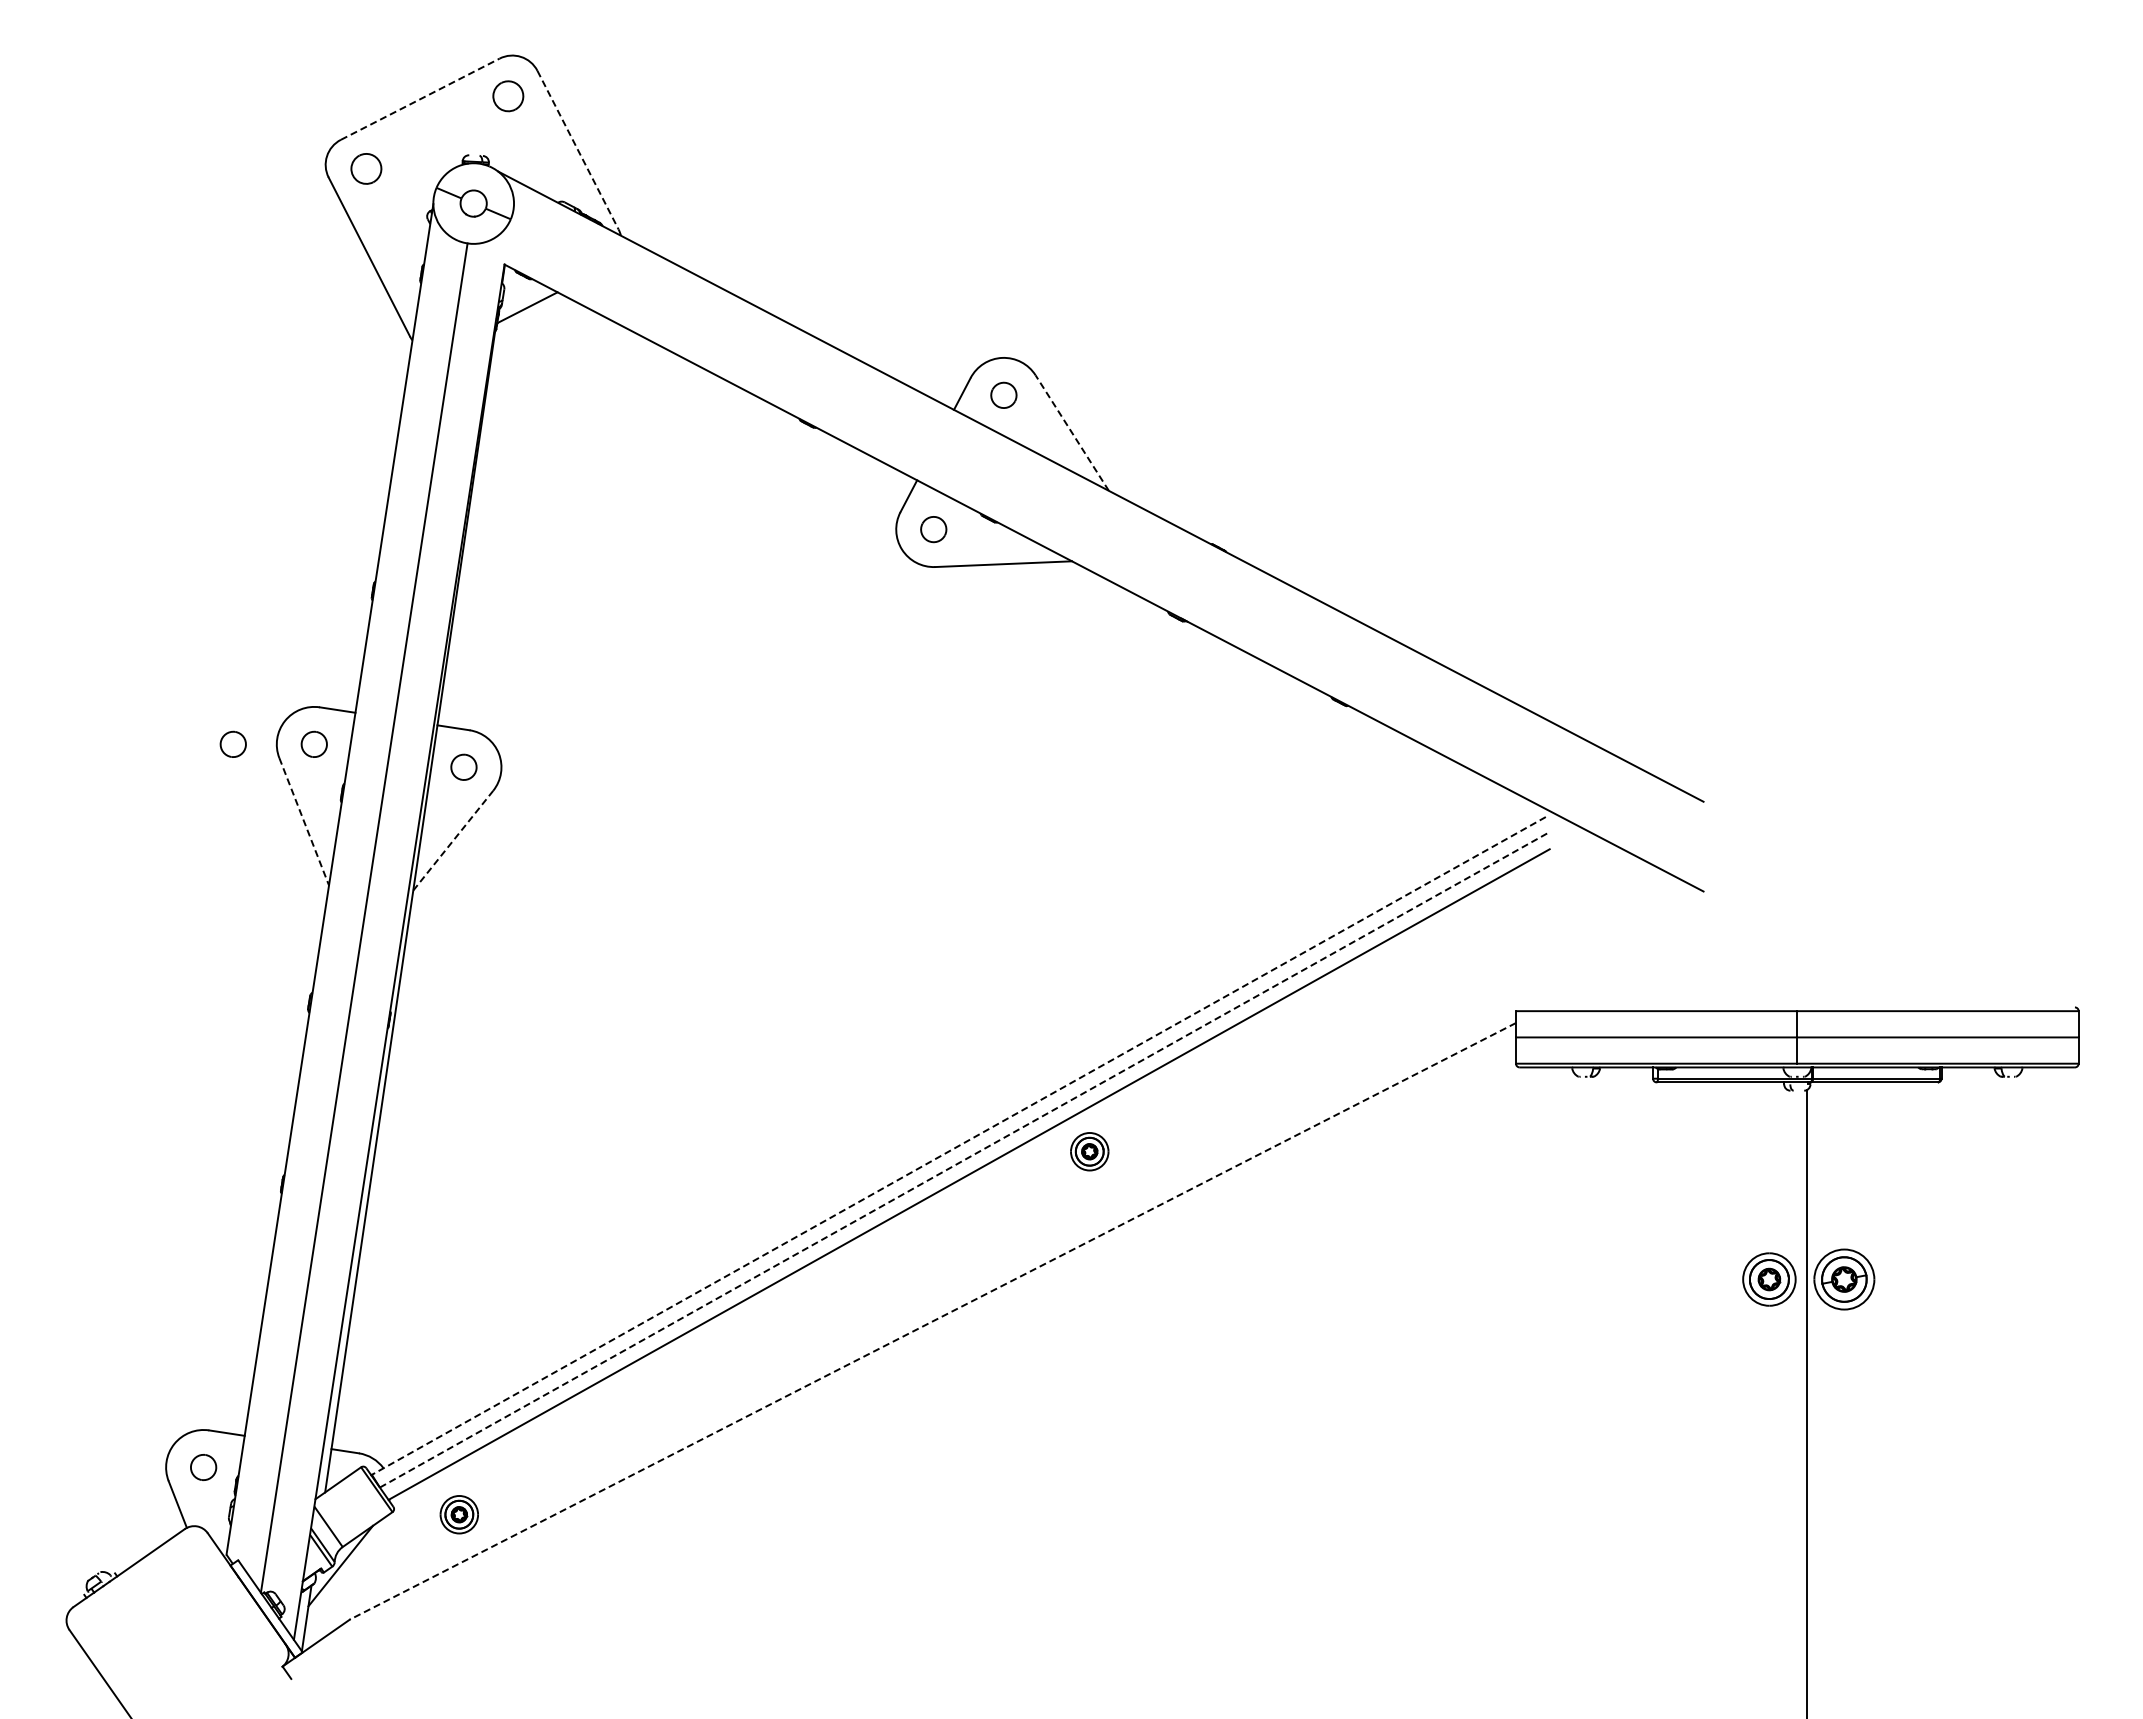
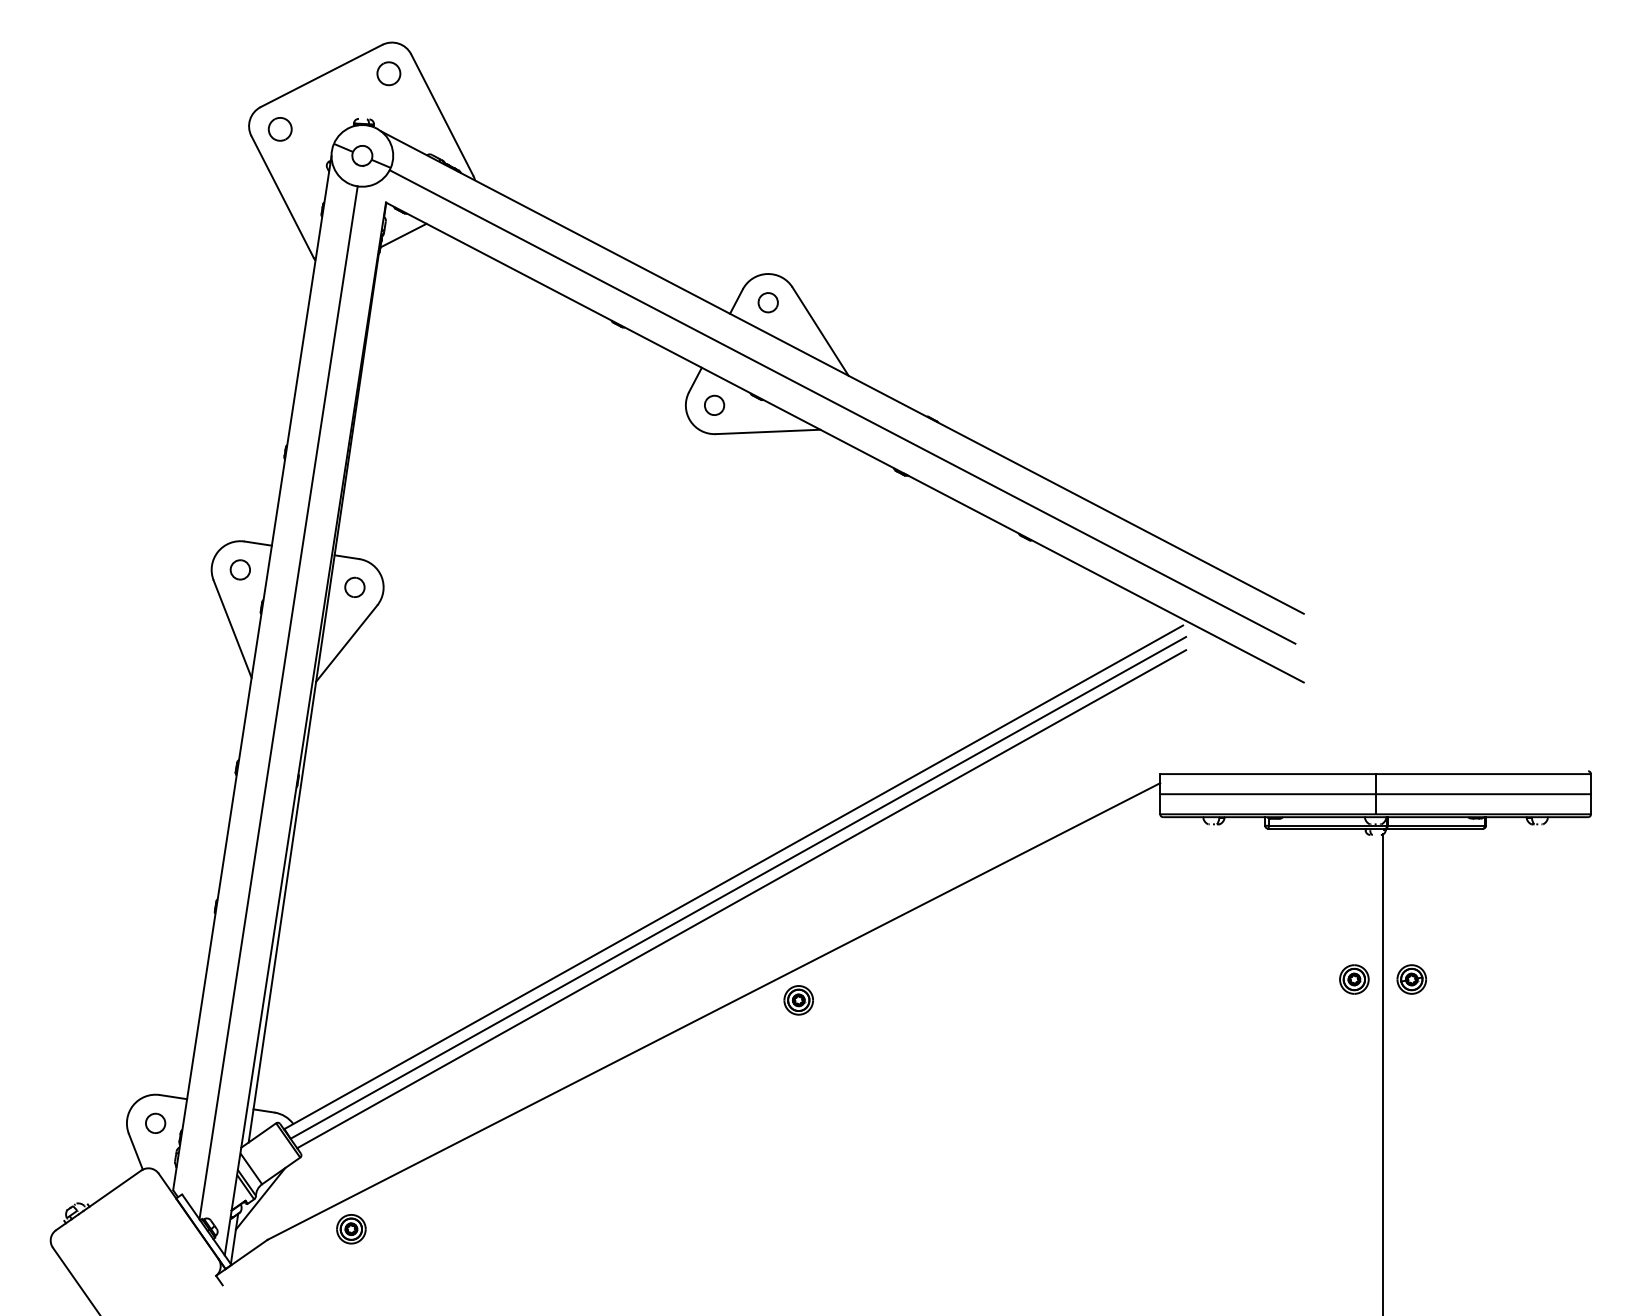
line: (420, 99) -> (321, 76), dashed -> solid
line: (578, 150) -> (442, 115), dashed -> solid
line: (1071, 432) -> (820, 331), dashed -> solid
line: (1100, 531) -> (842, 406), added
part: (232, 743) -> (177, 569), removed
line: (304, 822) -> (232, 629), dashed -> solid
line: (453, 840) -> (346, 643), dashed -> solid
line: (958, 1145) -> (733, 876), dashed -> solid
part: (1089, 1151) -> (798, 1000), moved
line: (965, 1159) -> (738, 887), dashed -> solid
part: (1769, 1279) -> (1354, 979), size x0.71
part: (1844, 1279) -> (1411, 979), size x0.62
line: (932, 1321) -> (713, 1011), dashed -> solid
part: (458, 1514) -> (350, 1229), moved

